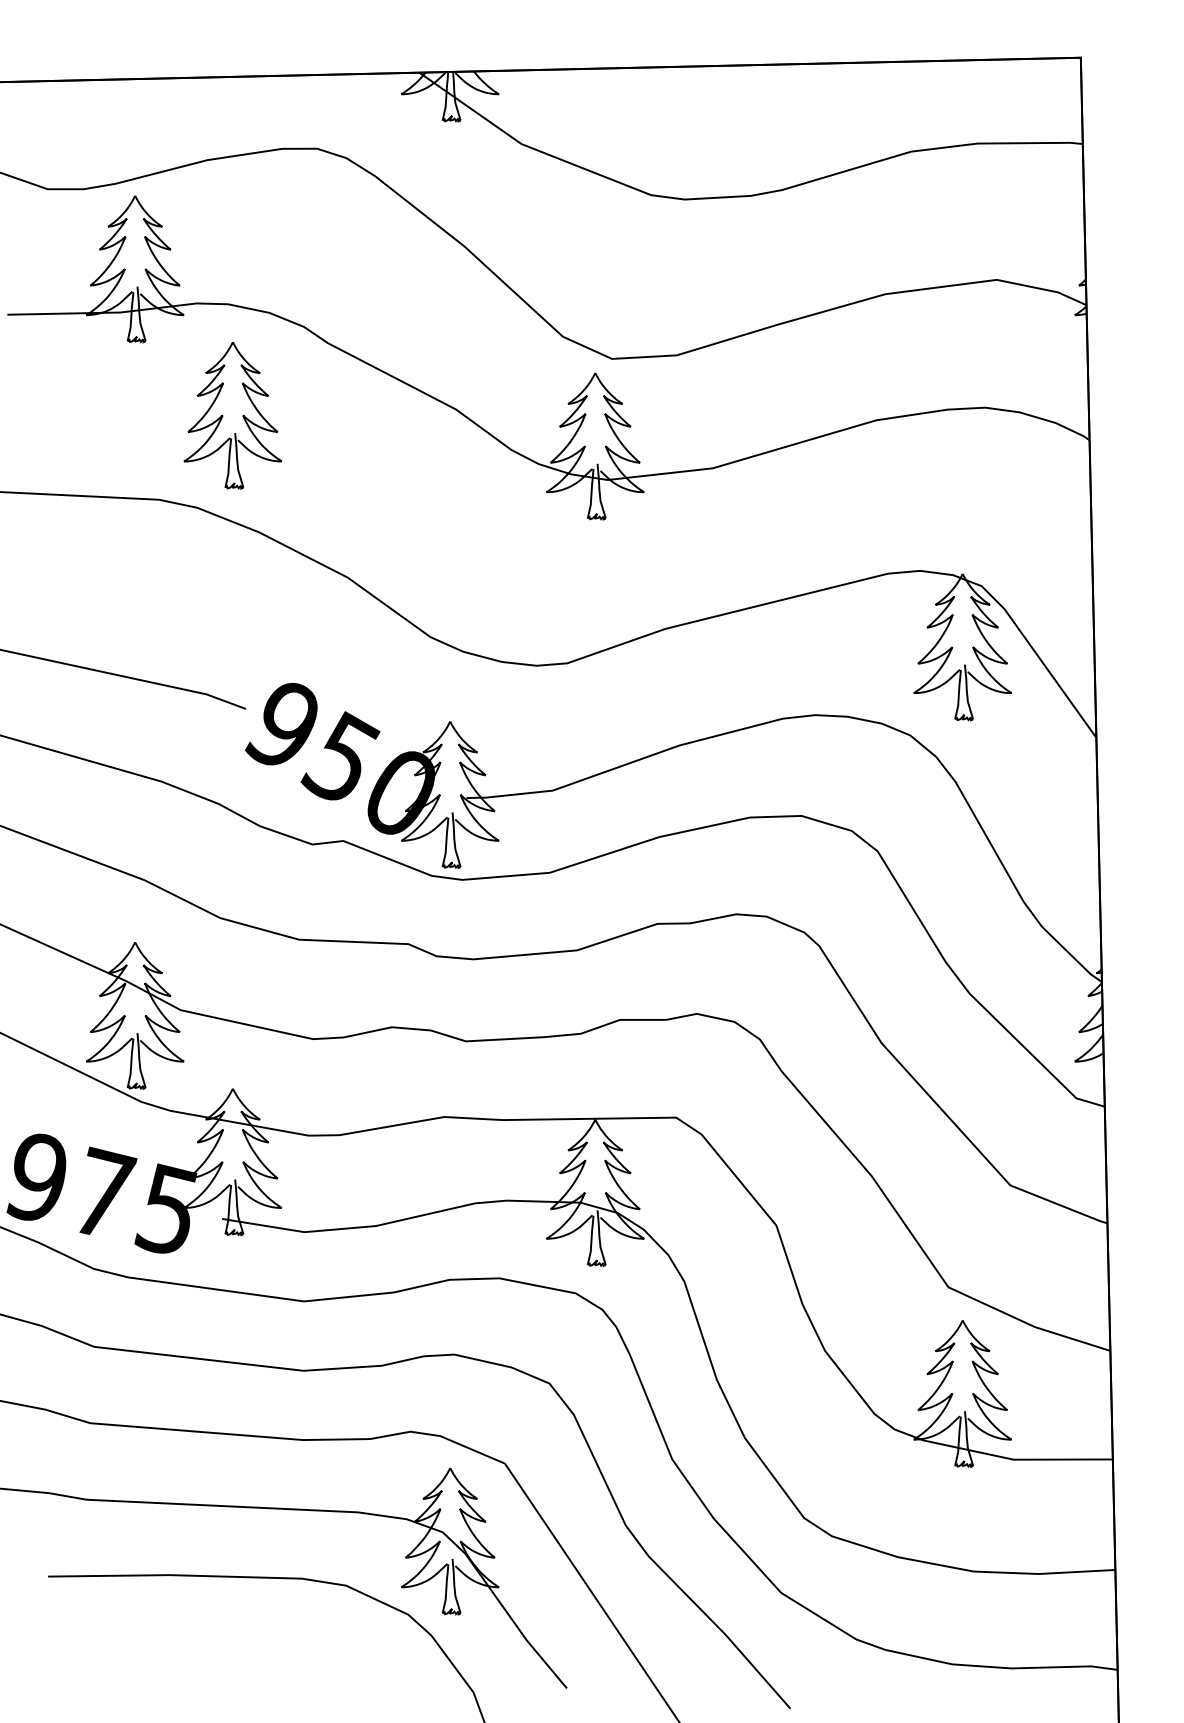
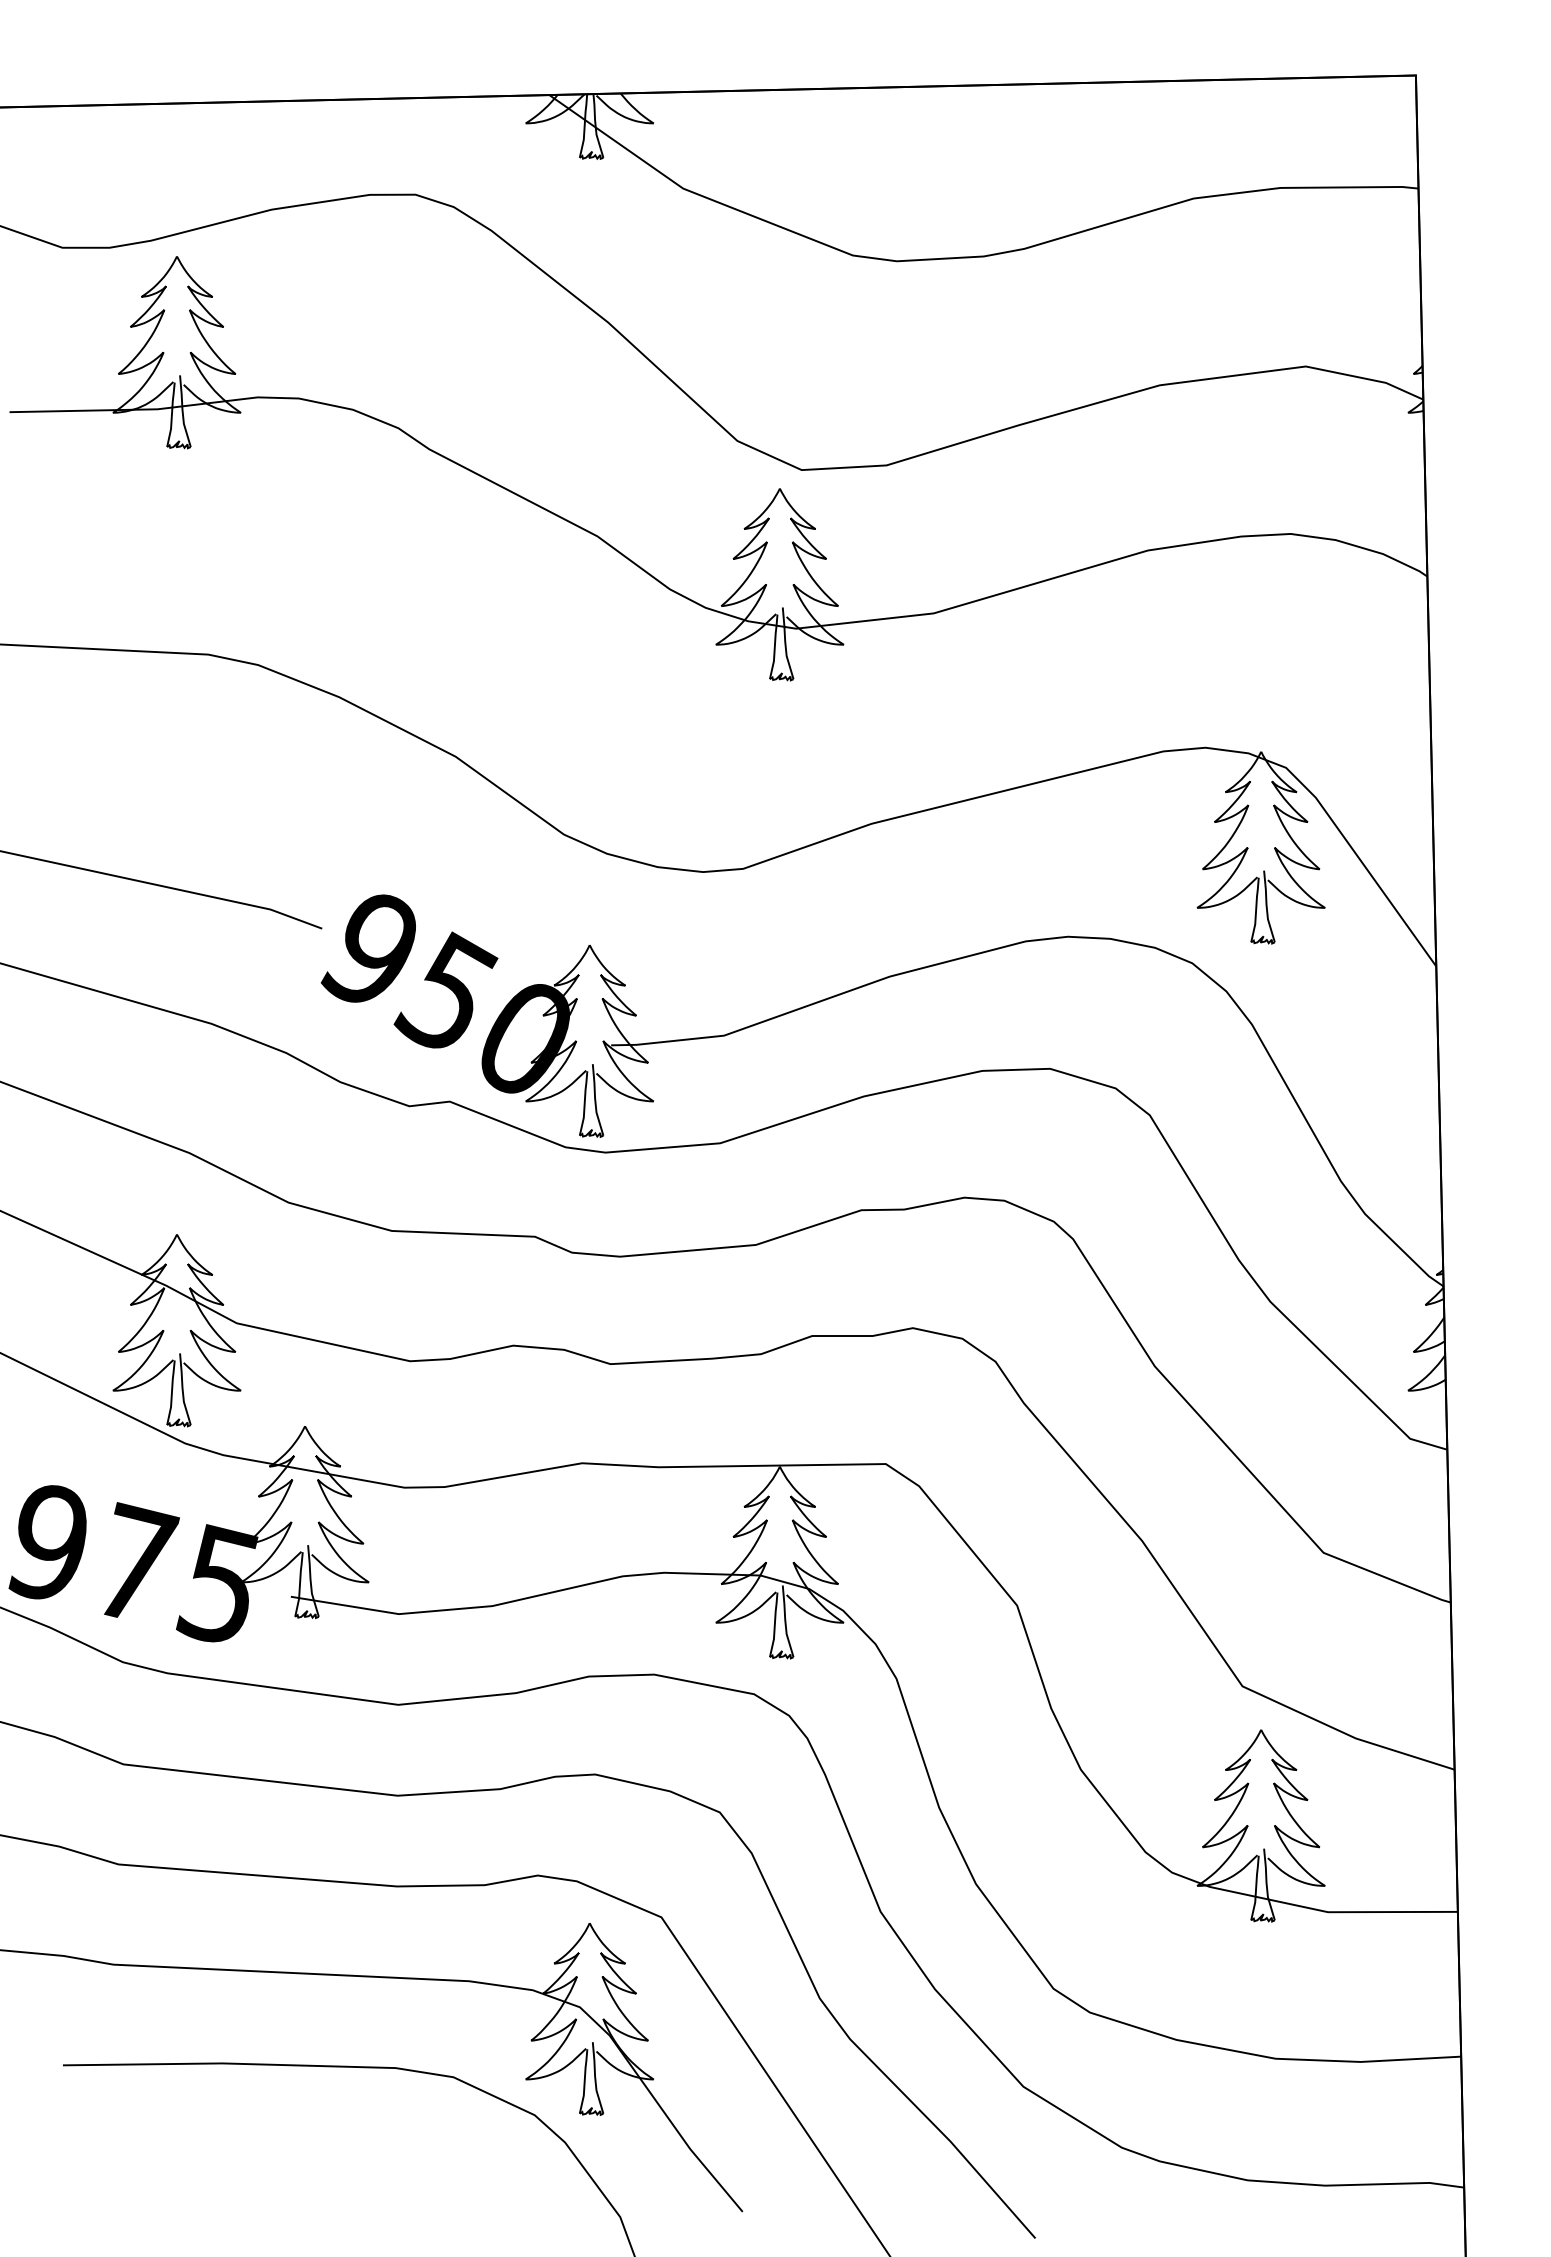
part: (223, 415) -> (292, 544), removed

